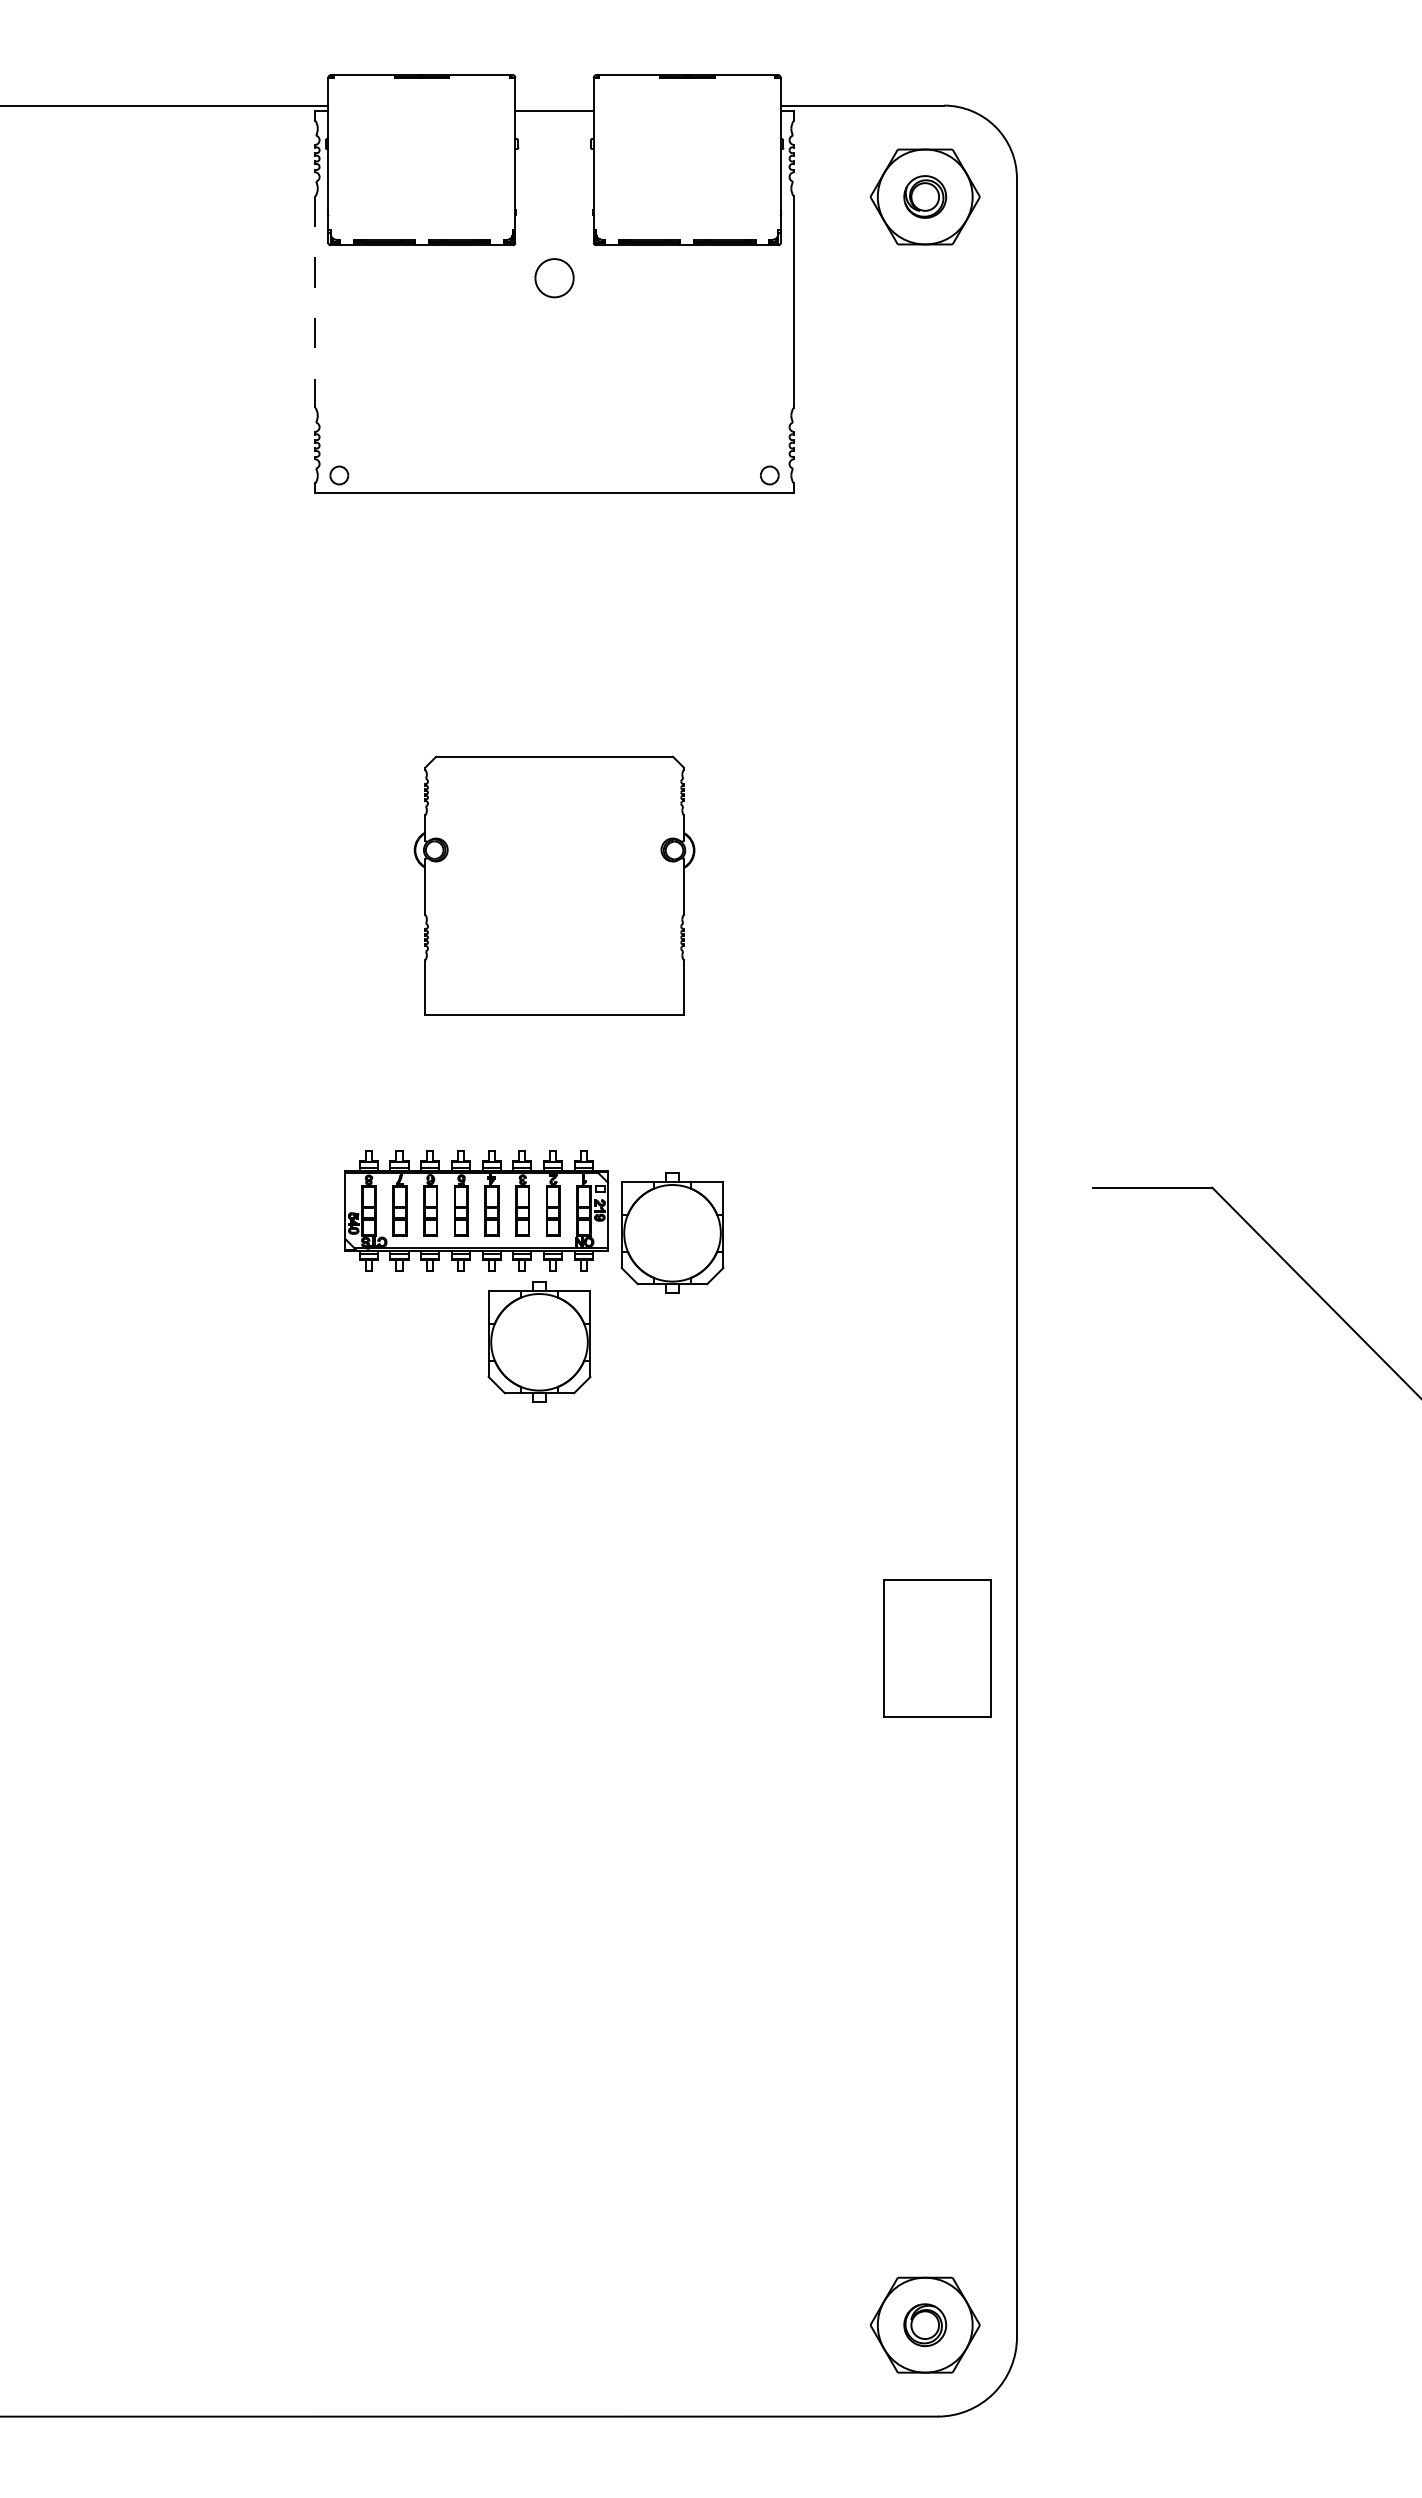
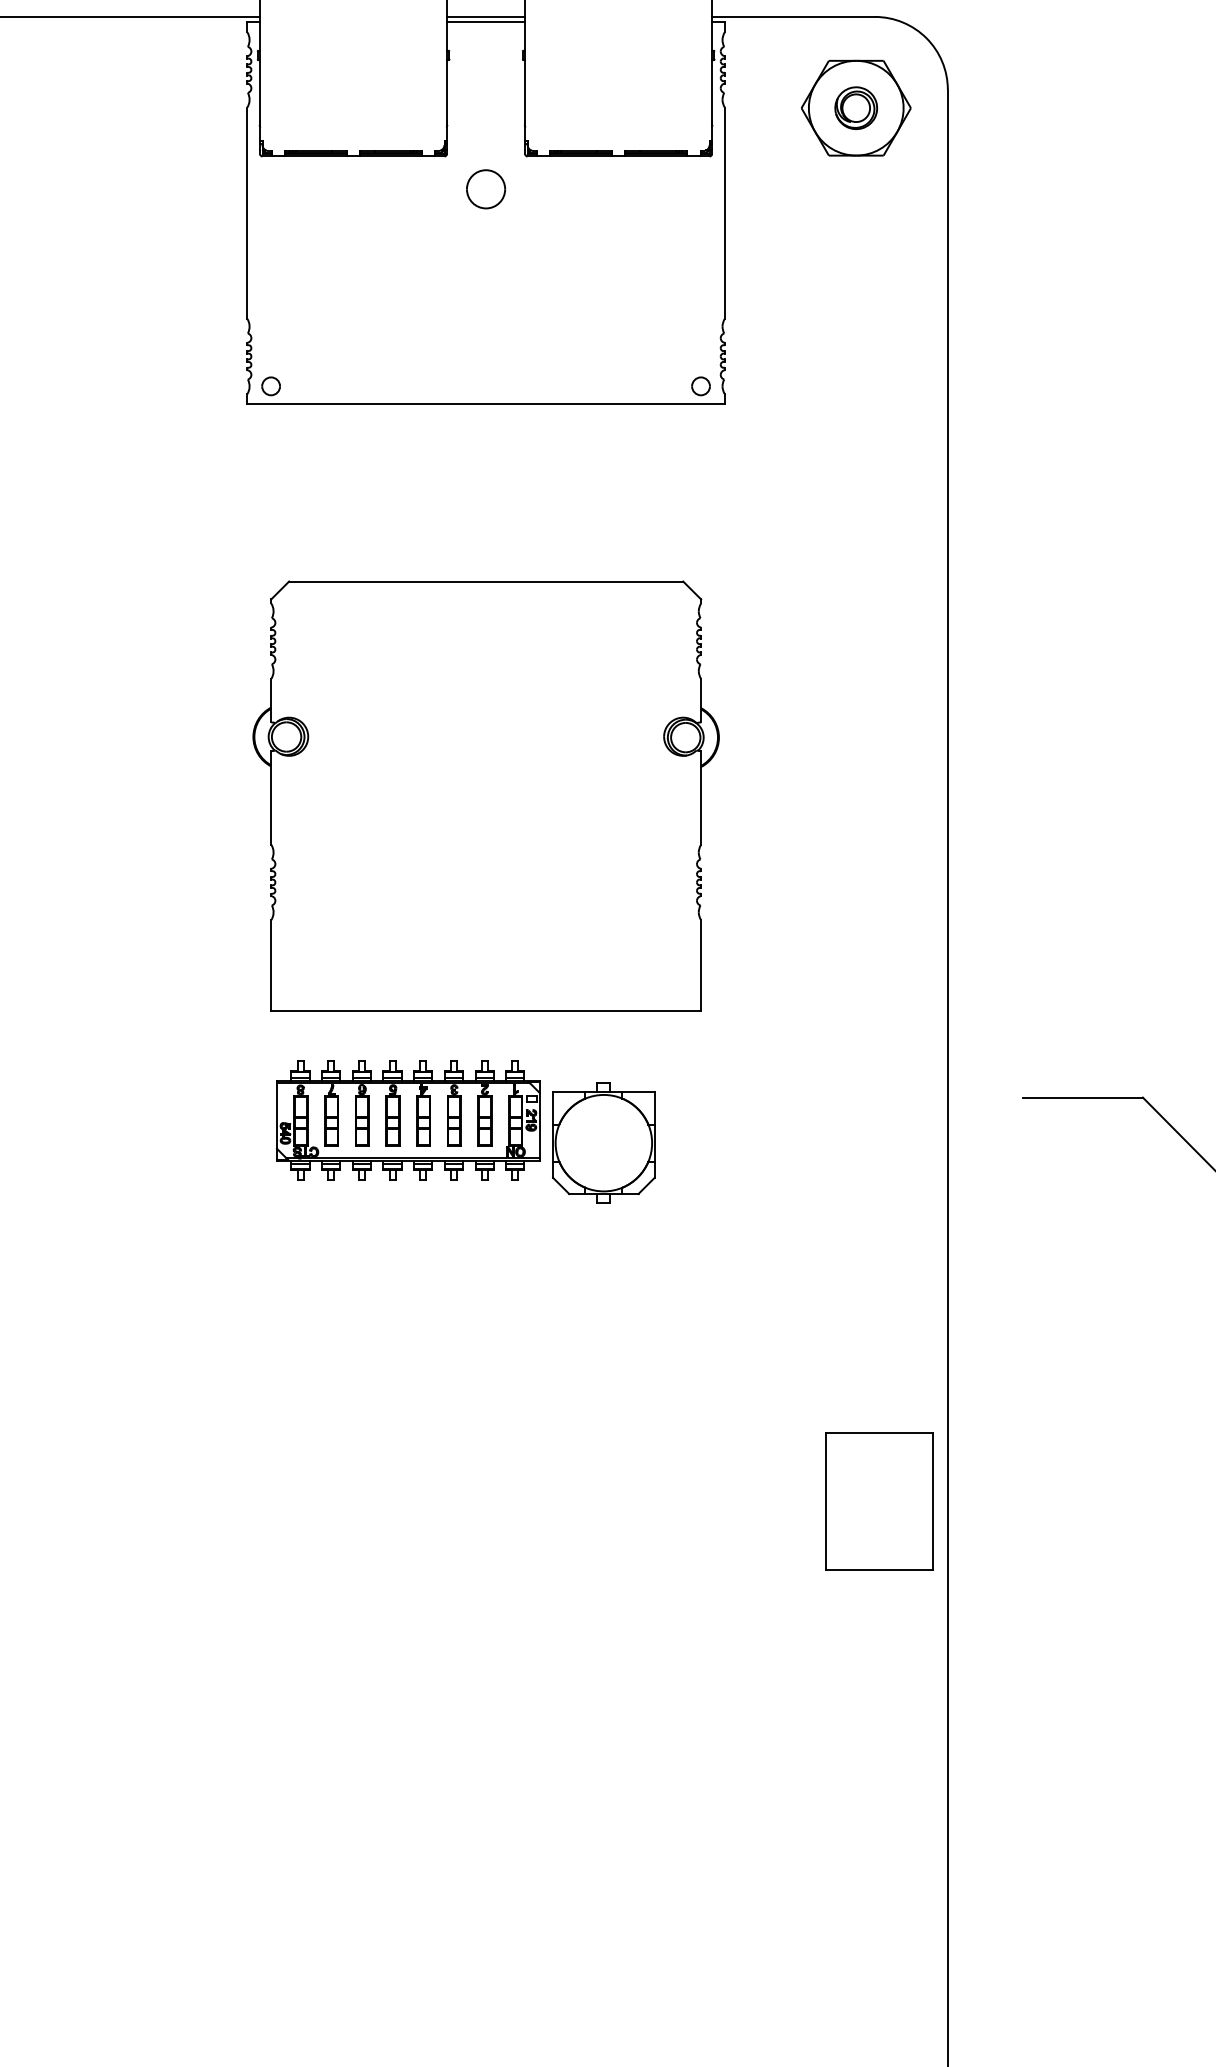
line: (554, 105) -> (485, 16), added
line: (315, 302) -> (247, 213), dashed -> solid
part: (554, 885) -> (485, 795), size x1.67
part: (539, 1341) -> (471, 1251), removed
part: (937, 1648) -> (879, 1501), moved

